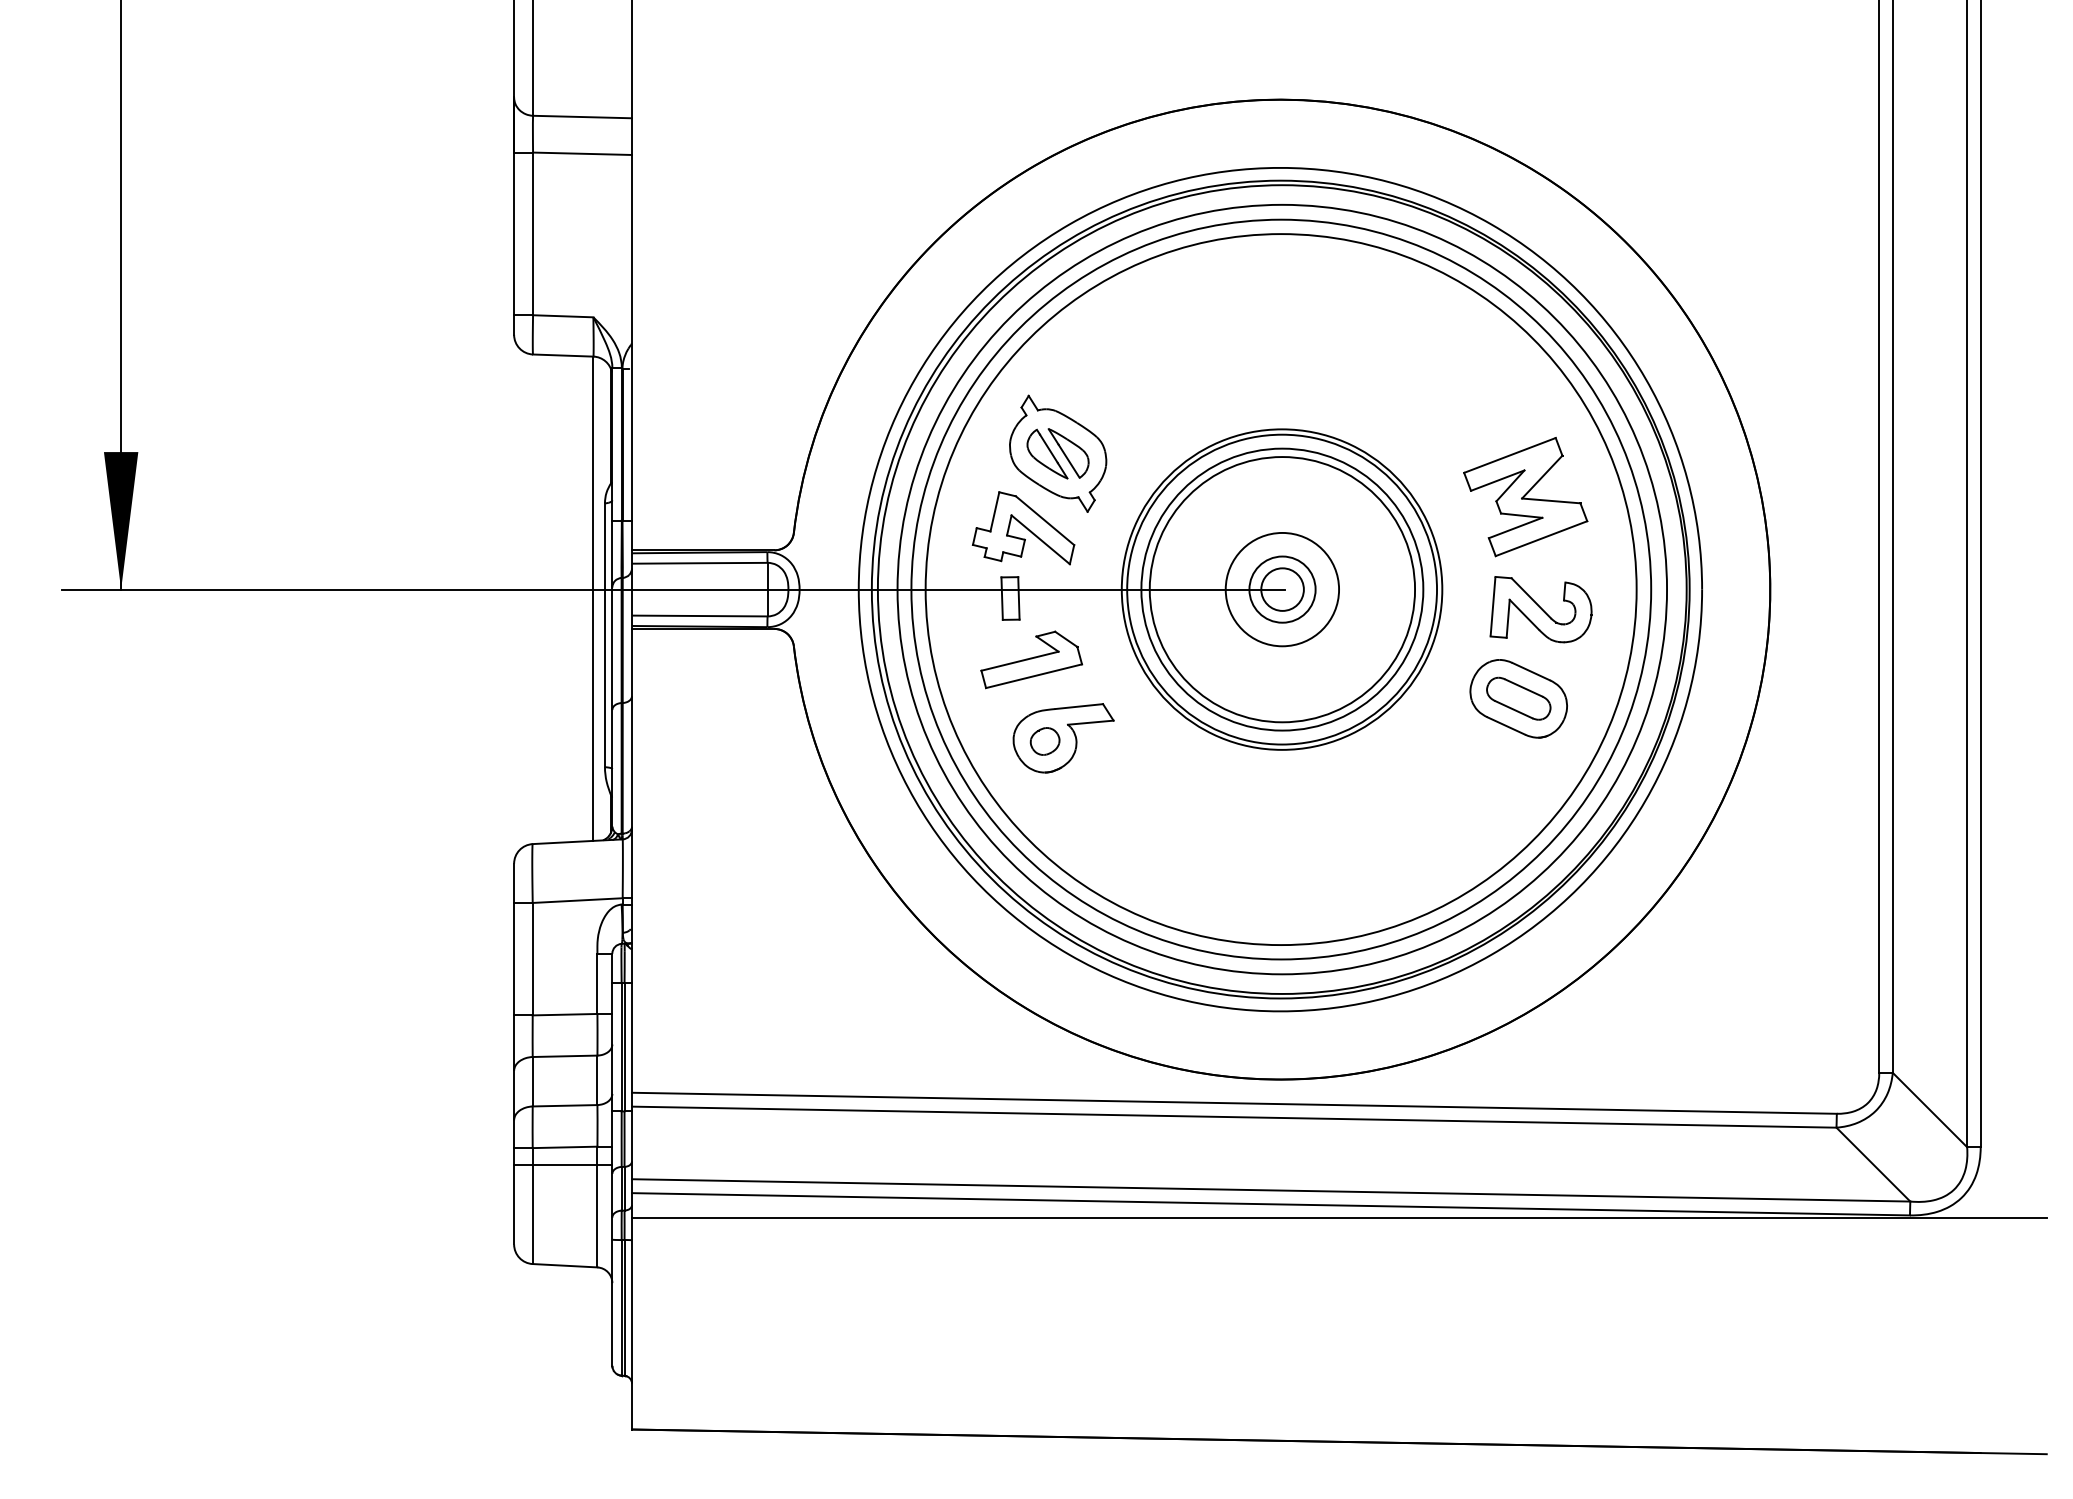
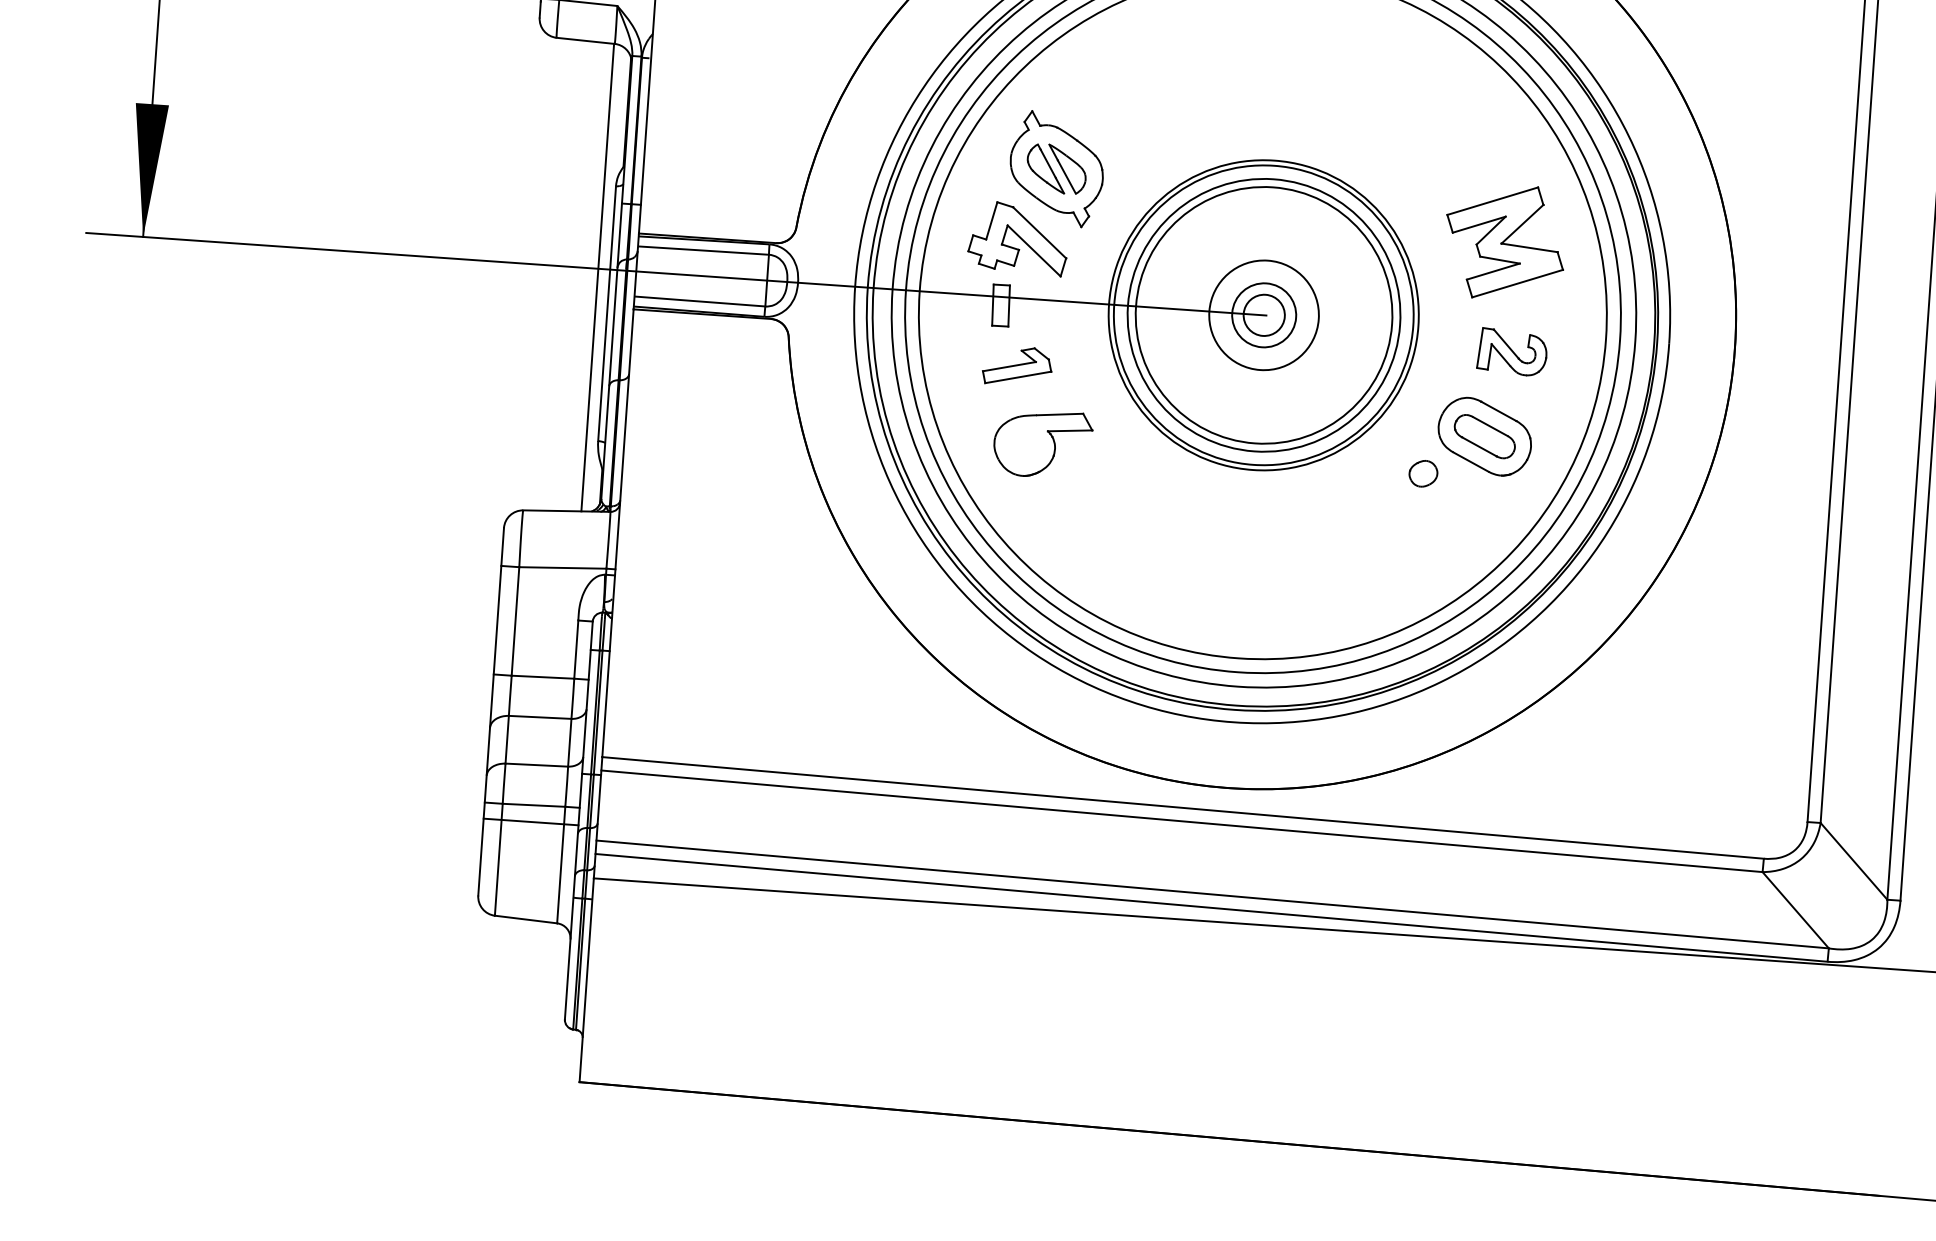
part: (1540, 609) -> (1511, 351), size x0.7
part: (1031, 659) -> (1017, 365), size x0.7
part: (1044, 741) -> (1422, 473), moved

